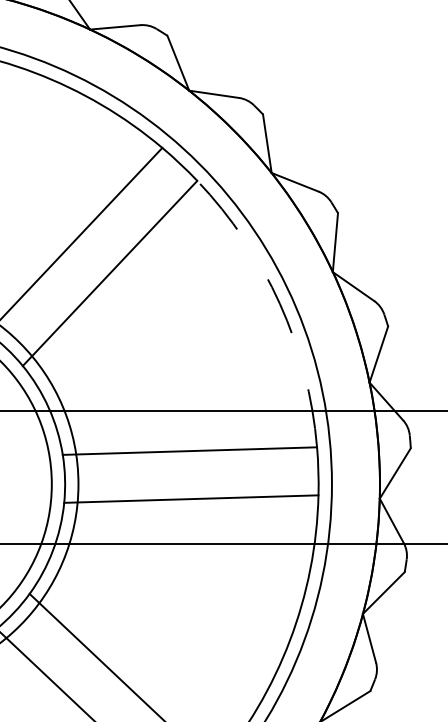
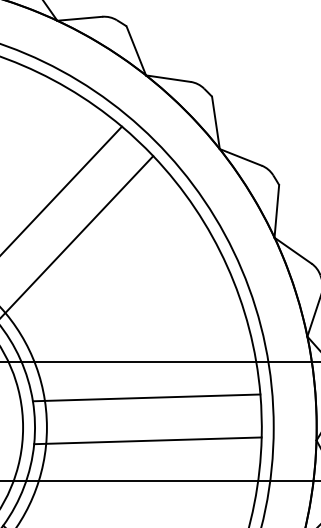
arc: (279, 303) -> (226, 265), dashed -> solid

